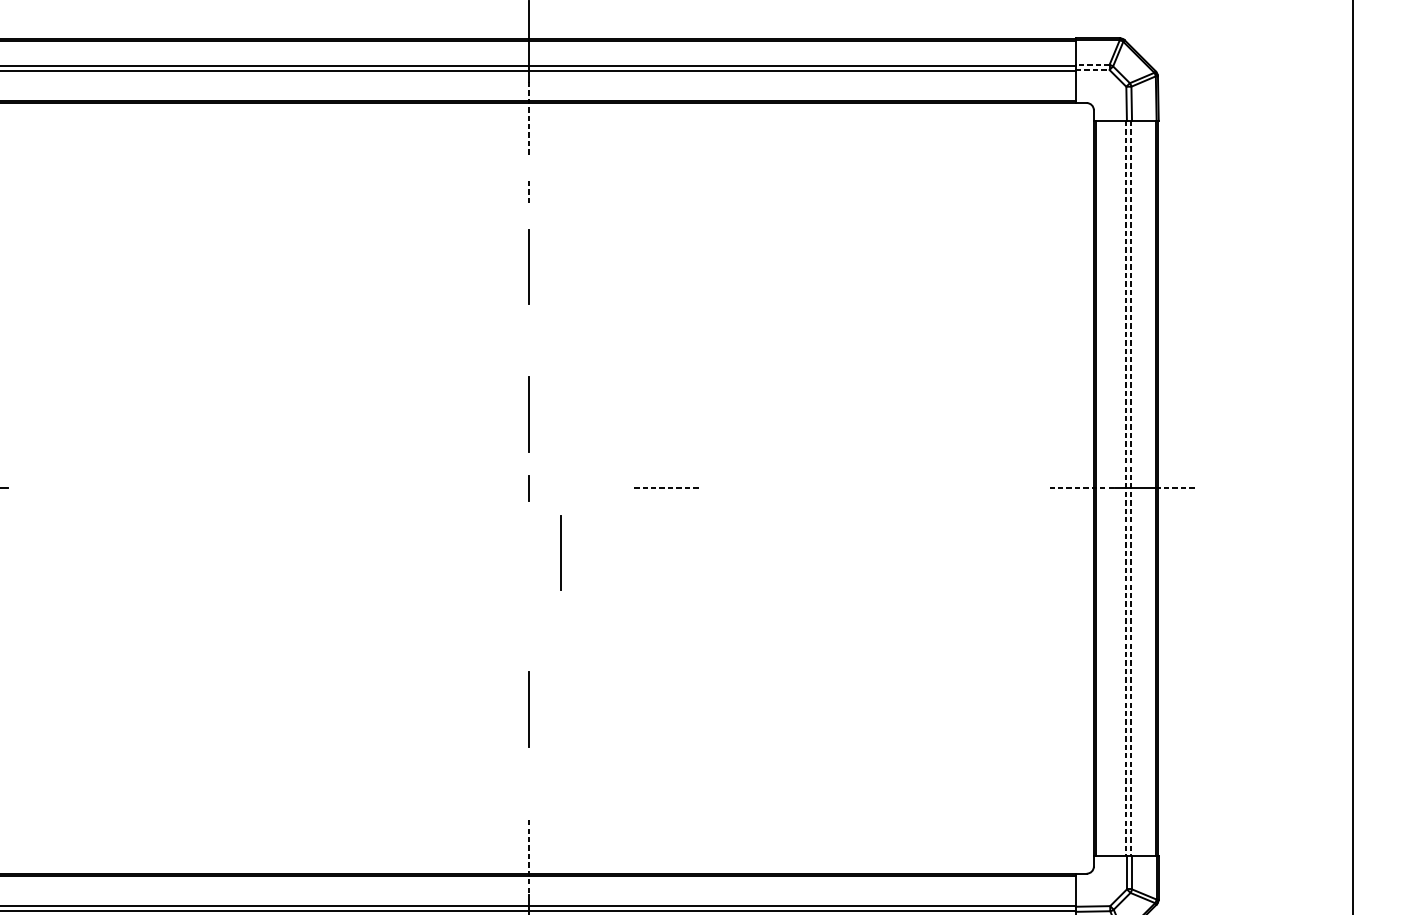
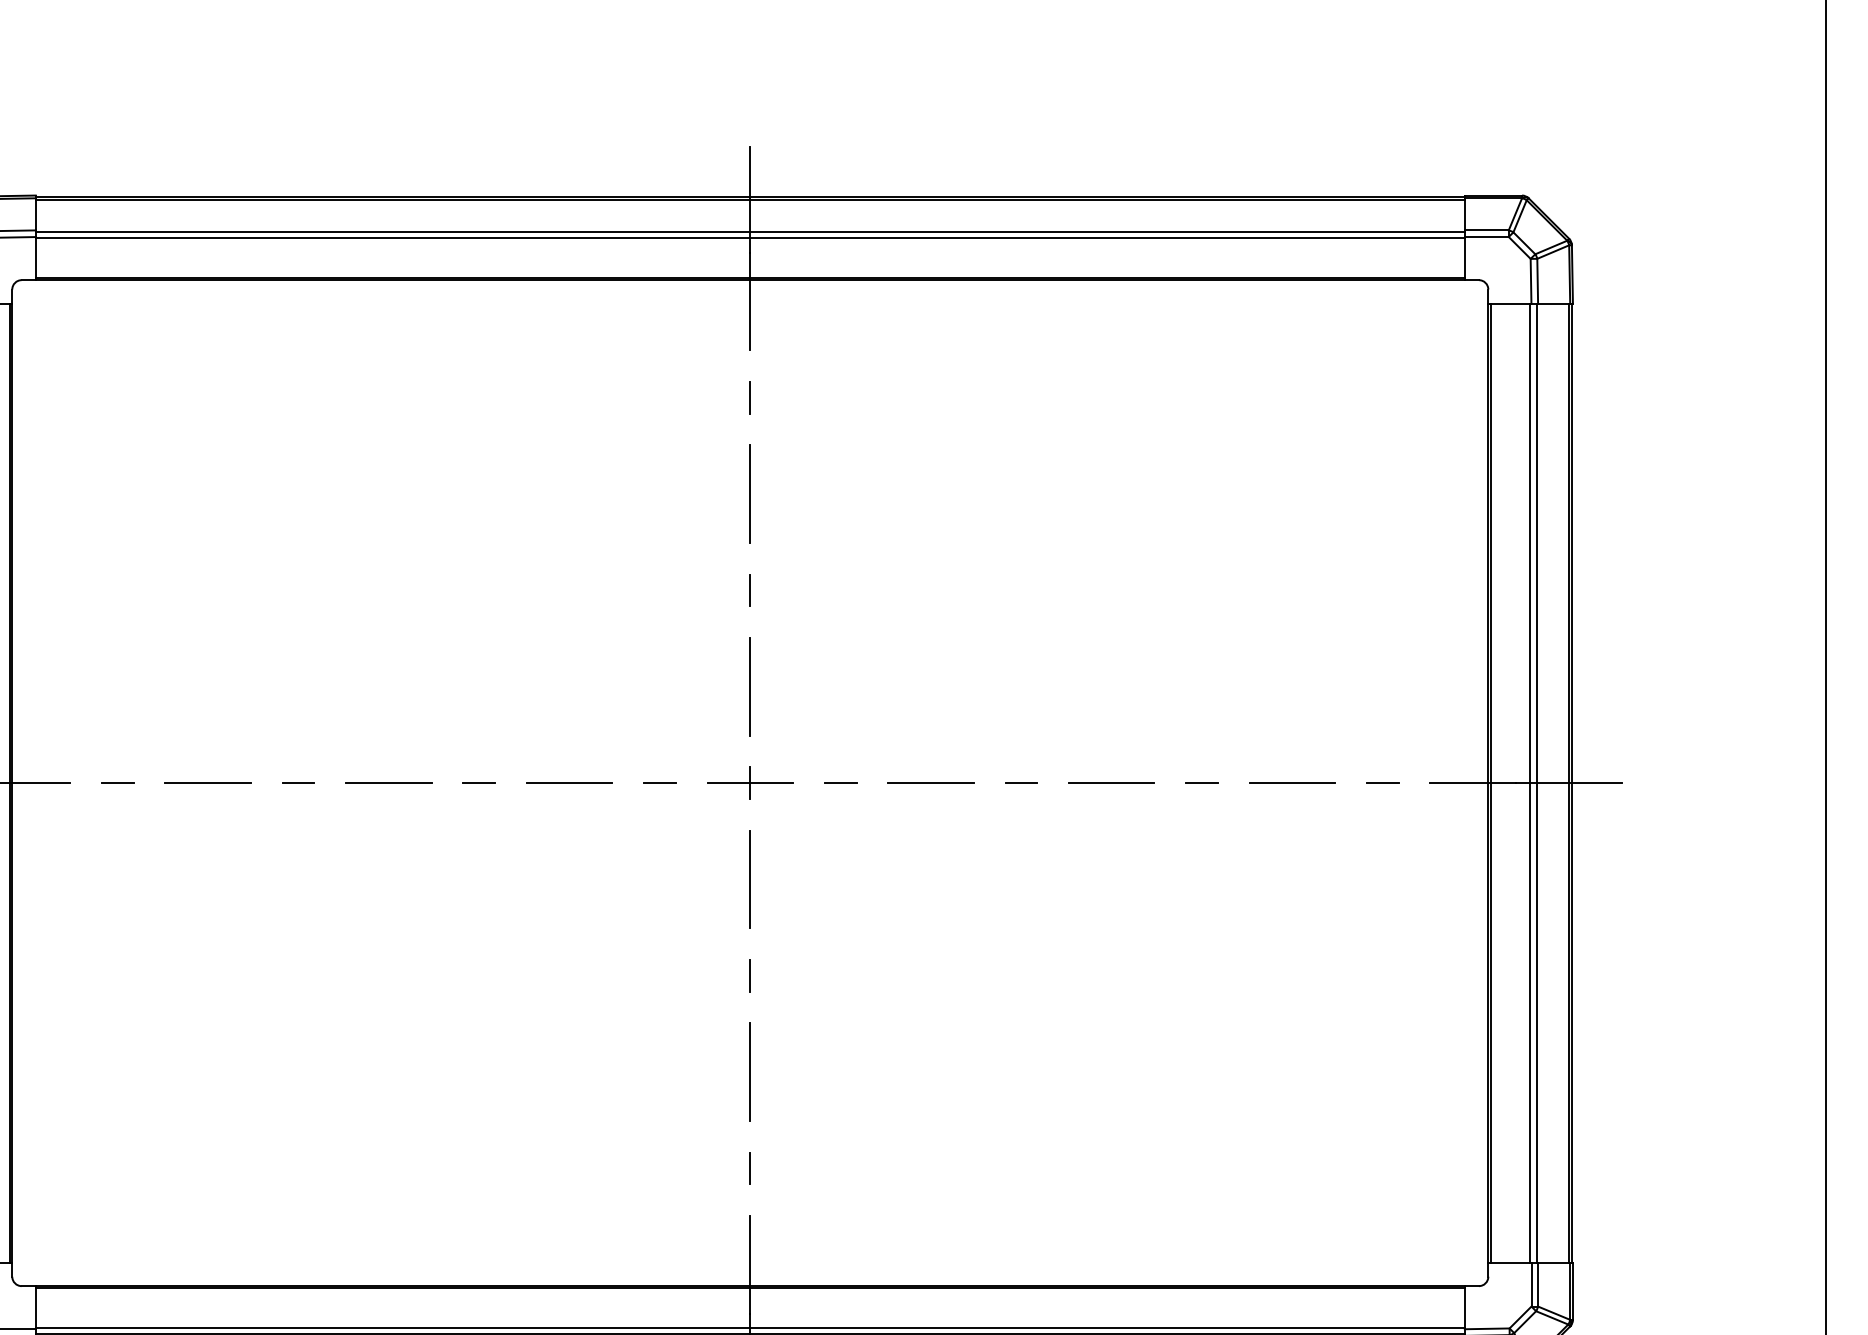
line: (1092, 64) -> (1486, 230), dashed -> solid
line: (1092, 70) -> (1486, 237), dashed -> solid
line: (528, 119) -> (750, 301), dashed -> solid
line: (528, 192) -> (750, 397), dashed -> solid
line: (528, 340) -> (750, 590), added
line: (43, 488) -> (117, 783), added
line: (112, 488) -> (207, 783), added
line: (182, 488) -> (298, 783), added
line: (251, 488) -> (388, 783), added
line: (321, 488) -> (479, 783), added
line: (389, 488) -> (569, 783), added
line: (458, 488) -> (659, 783), added
line: (528, 488) -> (750, 783), added
line: (597, 488) -> (840, 783), added
line: (667, 488) -> (931, 783), dashed -> solid
line: (736, 488) -> (1021, 783), added
line: (805, 488) -> (1111, 783), added
line: (874, 488) -> (1201, 783), added
line: (943, 488) -> (1292, 783), added
line: (1012, 488) -> (1382, 783), added
line: (1082, 488) -> (1473, 783), dashed -> solid
line: (1126, 488) -> (1530, 783), dashed -> solid
line: (1130, 488) -> (1536, 783), dashed -> solid
line: (1176, 488) -> (1595, 783), dashed -> solid
line: (560, 553) -> (749, 879), moved
line: (527, 635) -> (749, 975), added
line: (528, 783) -> (750, 1168), added
line: (528, 857) -> (750, 1264), dashed -> solid

